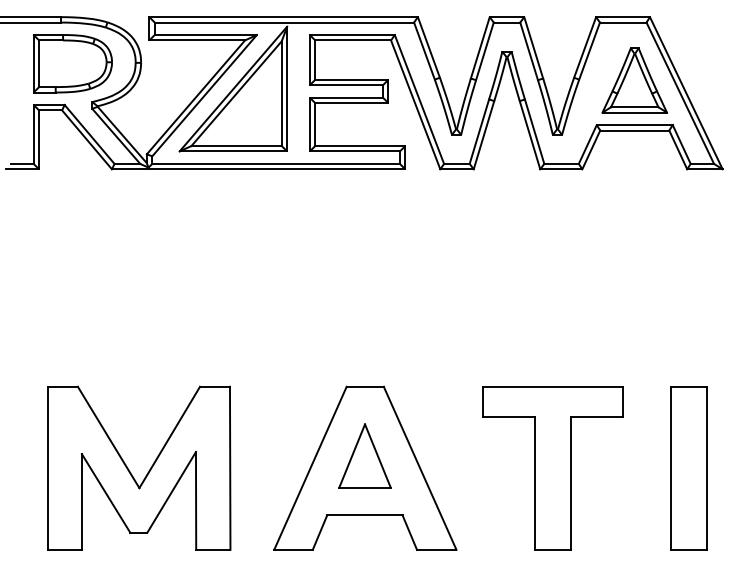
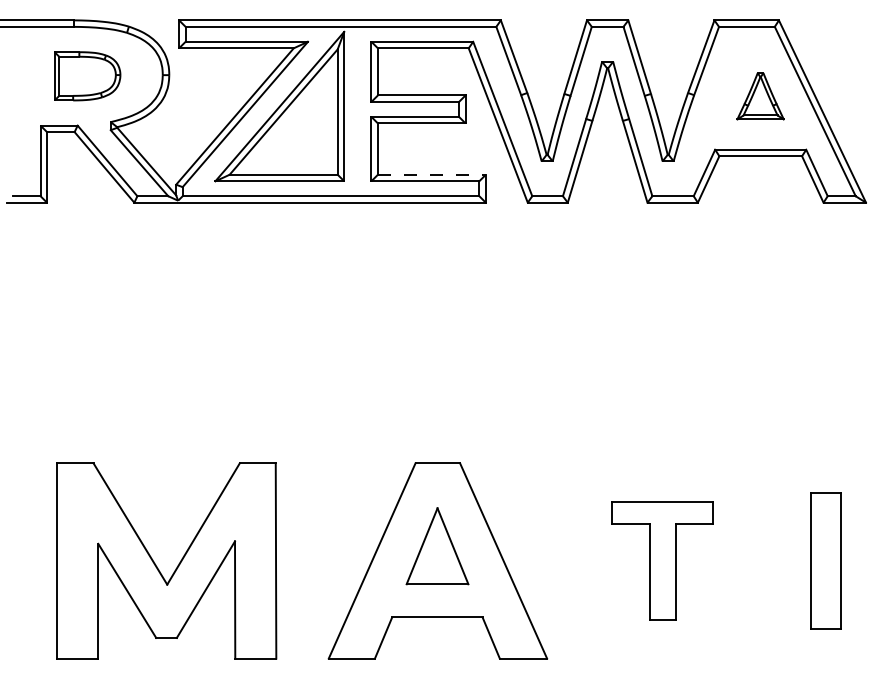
part: (72, 63) -> (87, 75), size x0.7
part: (634, 80) -> (760, 96), size x0.6
line: (360, 146) -> (432, 175), solid -> dashed
part: (552, 468) -> (662, 561), size x0.6
part: (688, 468) -> (825, 561), size x0.7

